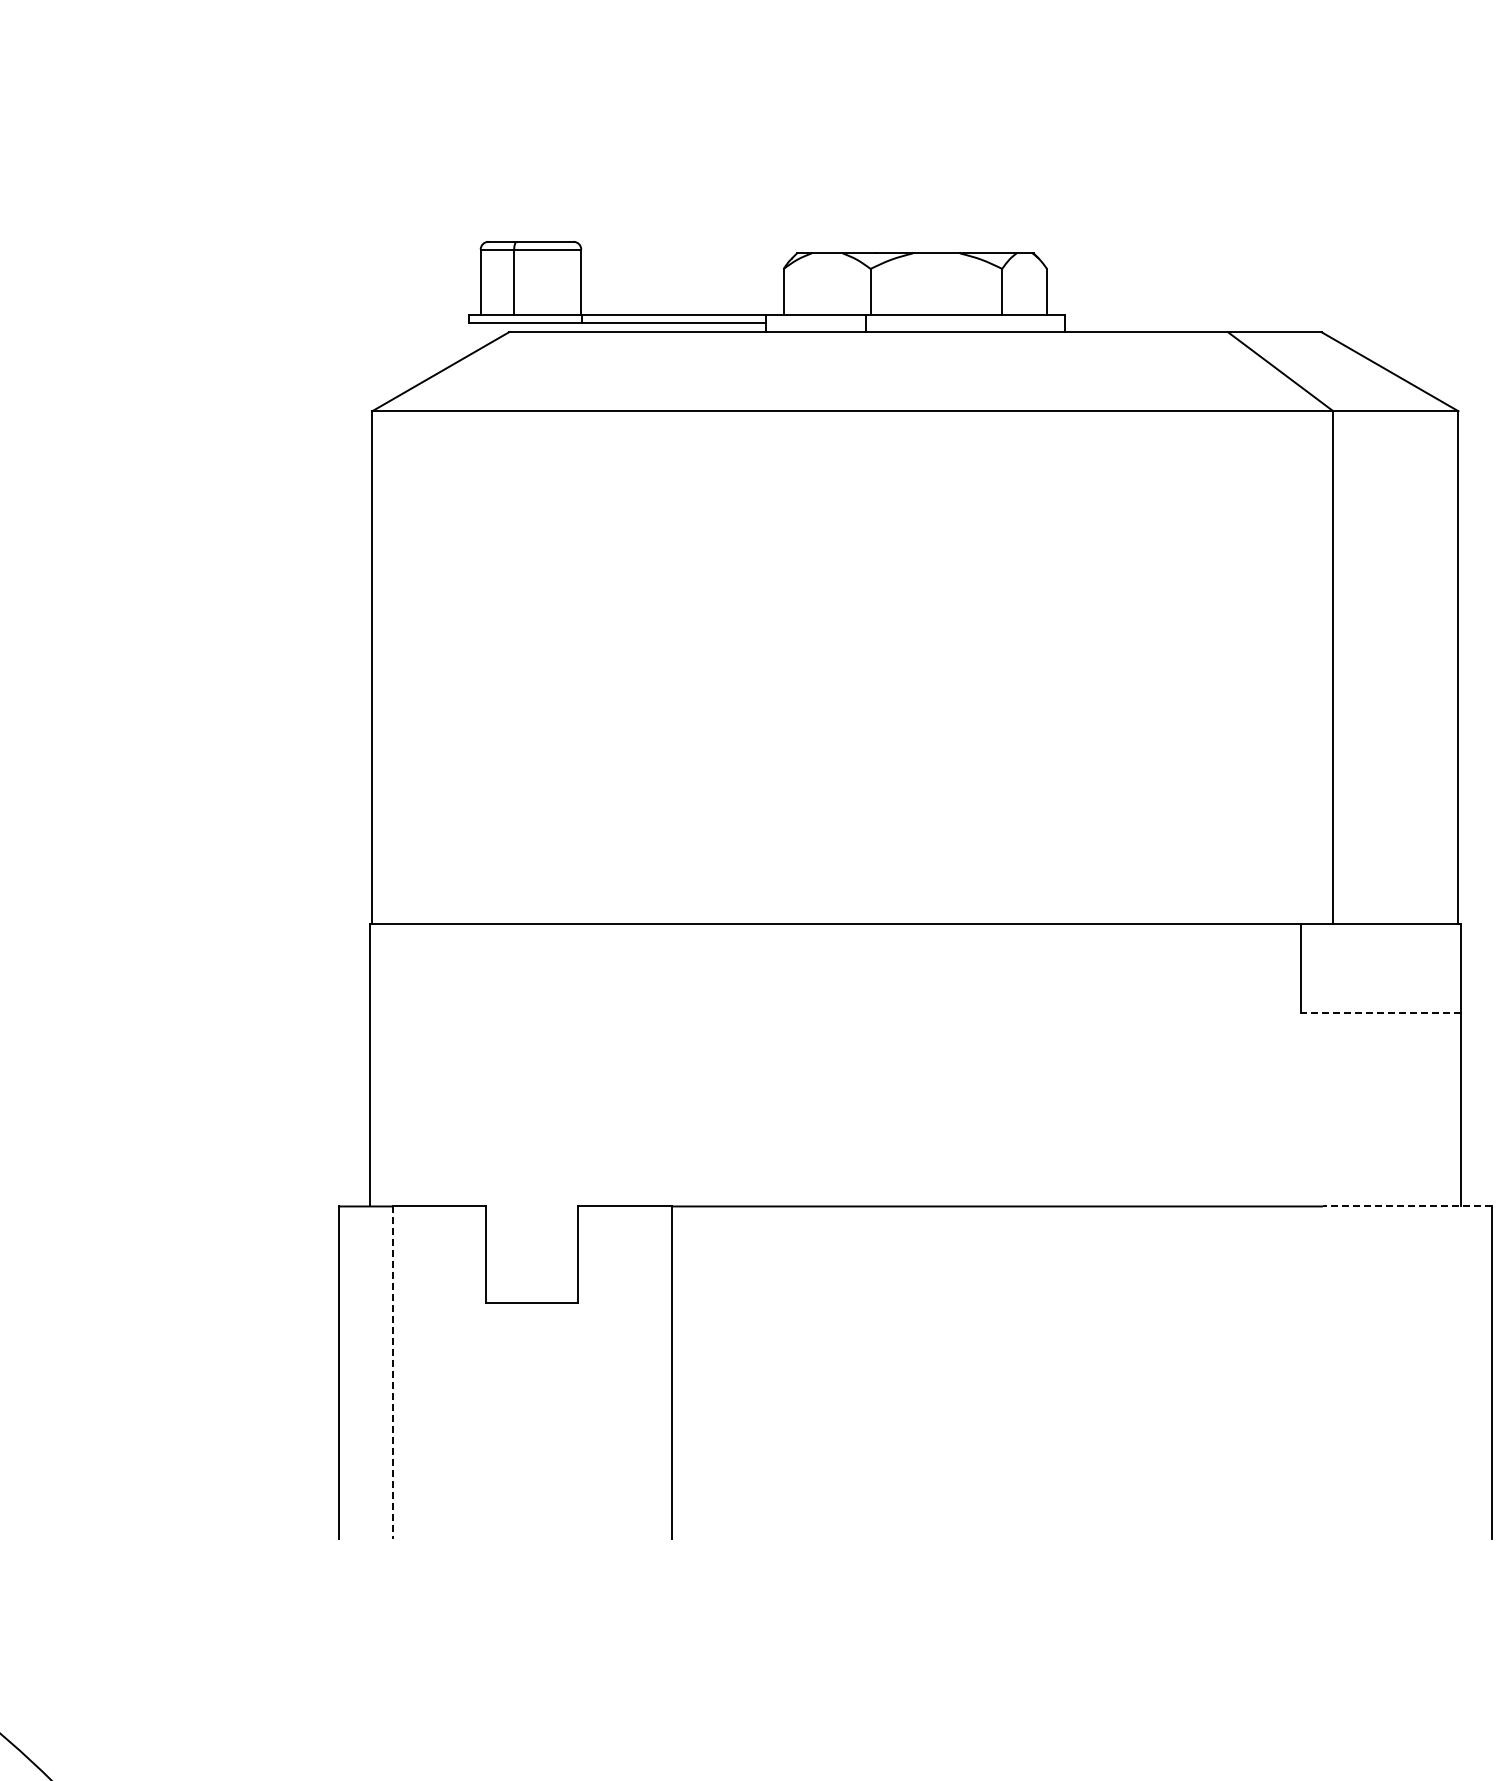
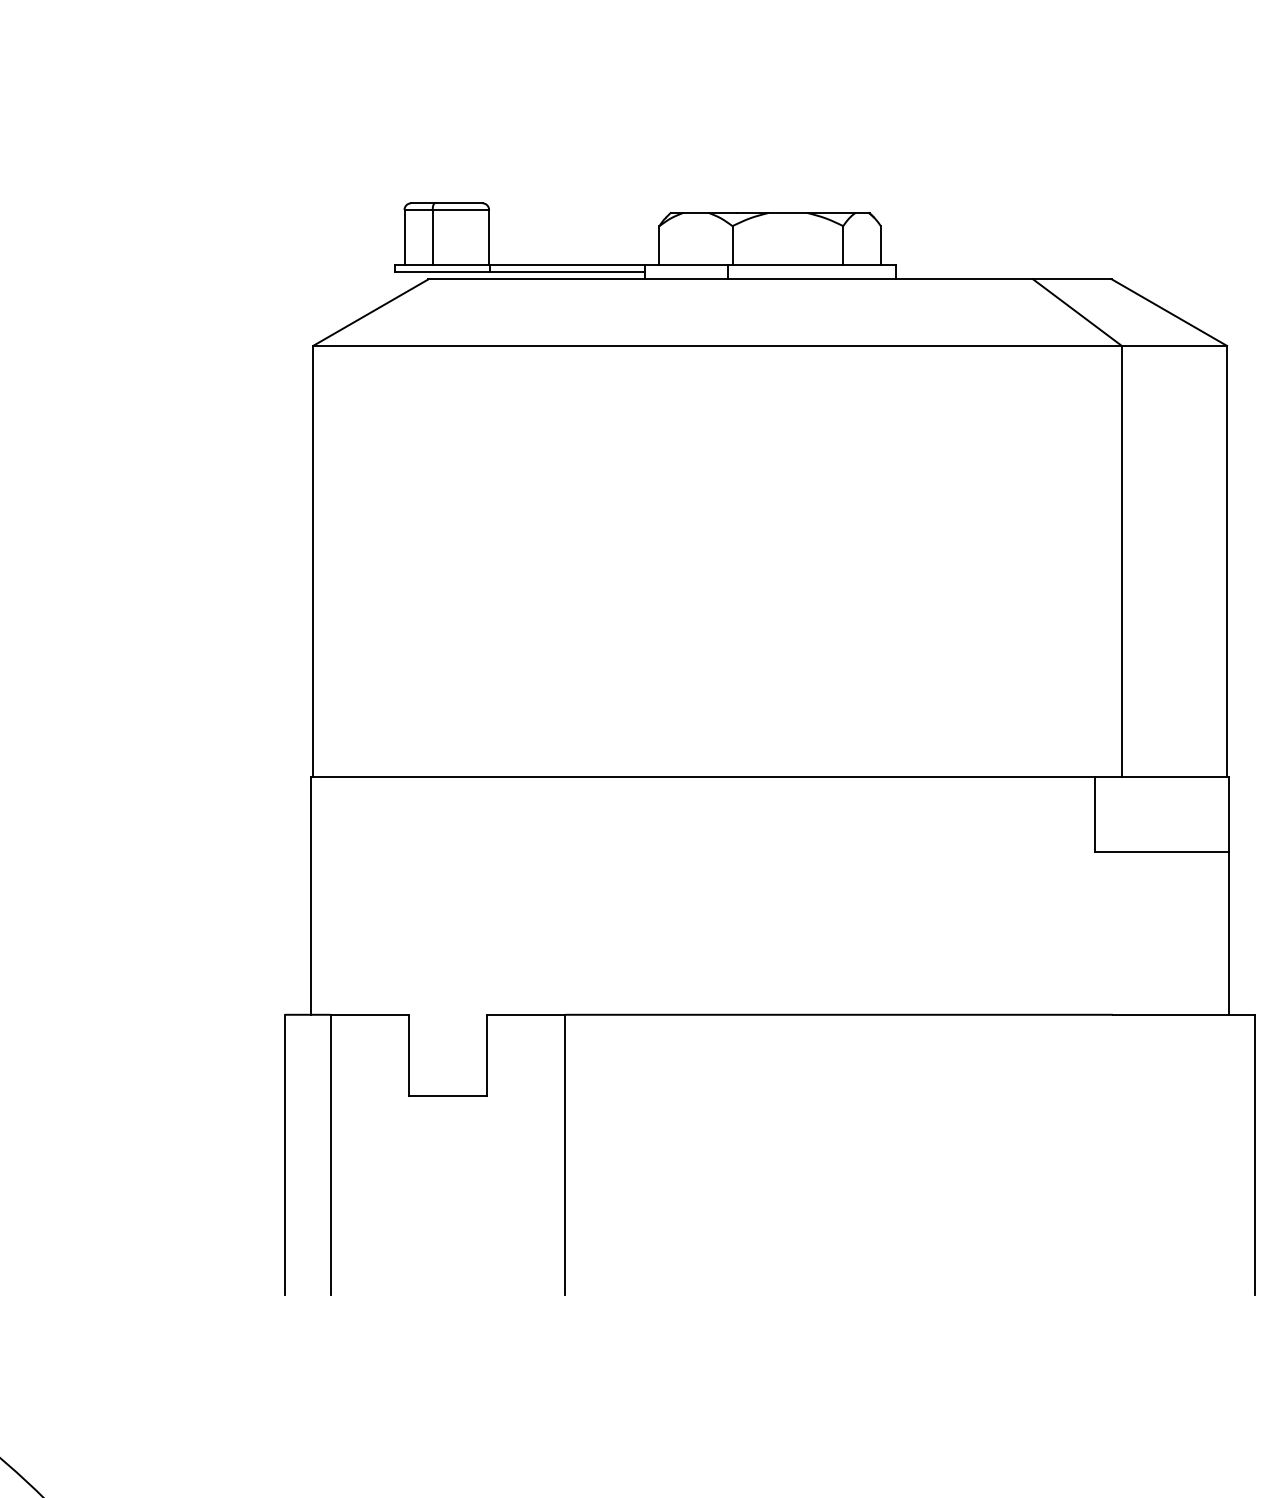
line: (1380, 1013) -> (1161, 852), dashed -> solid
line: (1406, 1206) -> (1183, 1014), dashed -> solid
line: (392, 1373) -> (330, 1155), dashed -> solid

